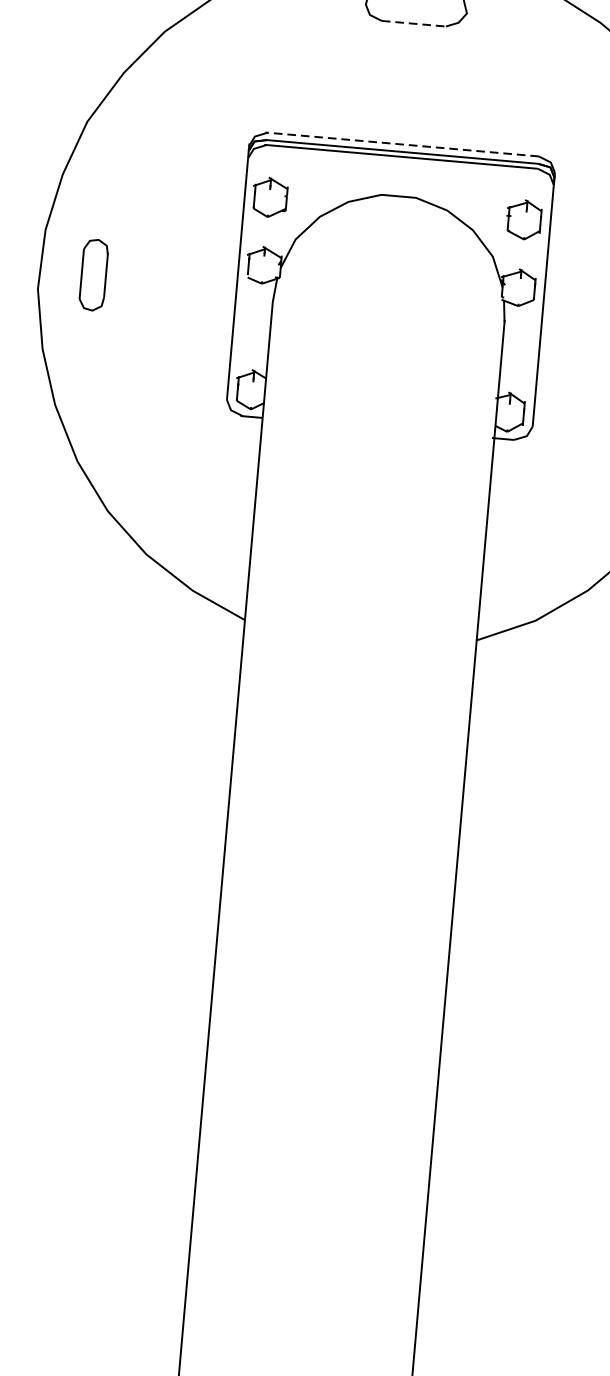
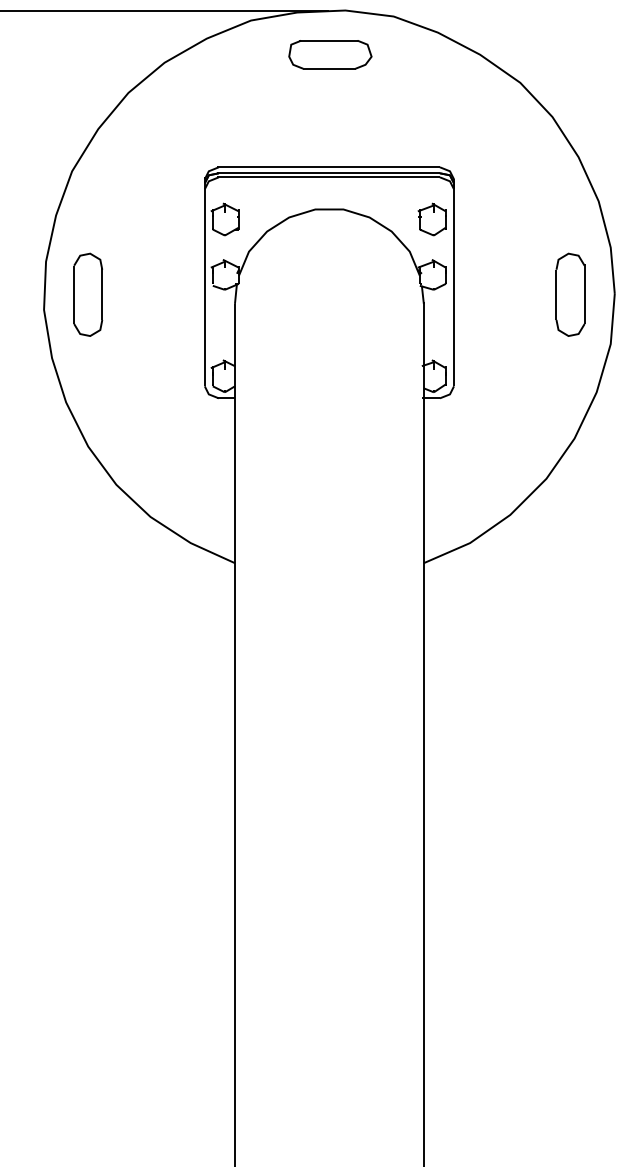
line: (414, 23) -> (329, 68), dashed -> solid
line: (402, 144) -> (328, 167), dashed -> solid
part: (94, 274) -> (88, 294), size x1.43

